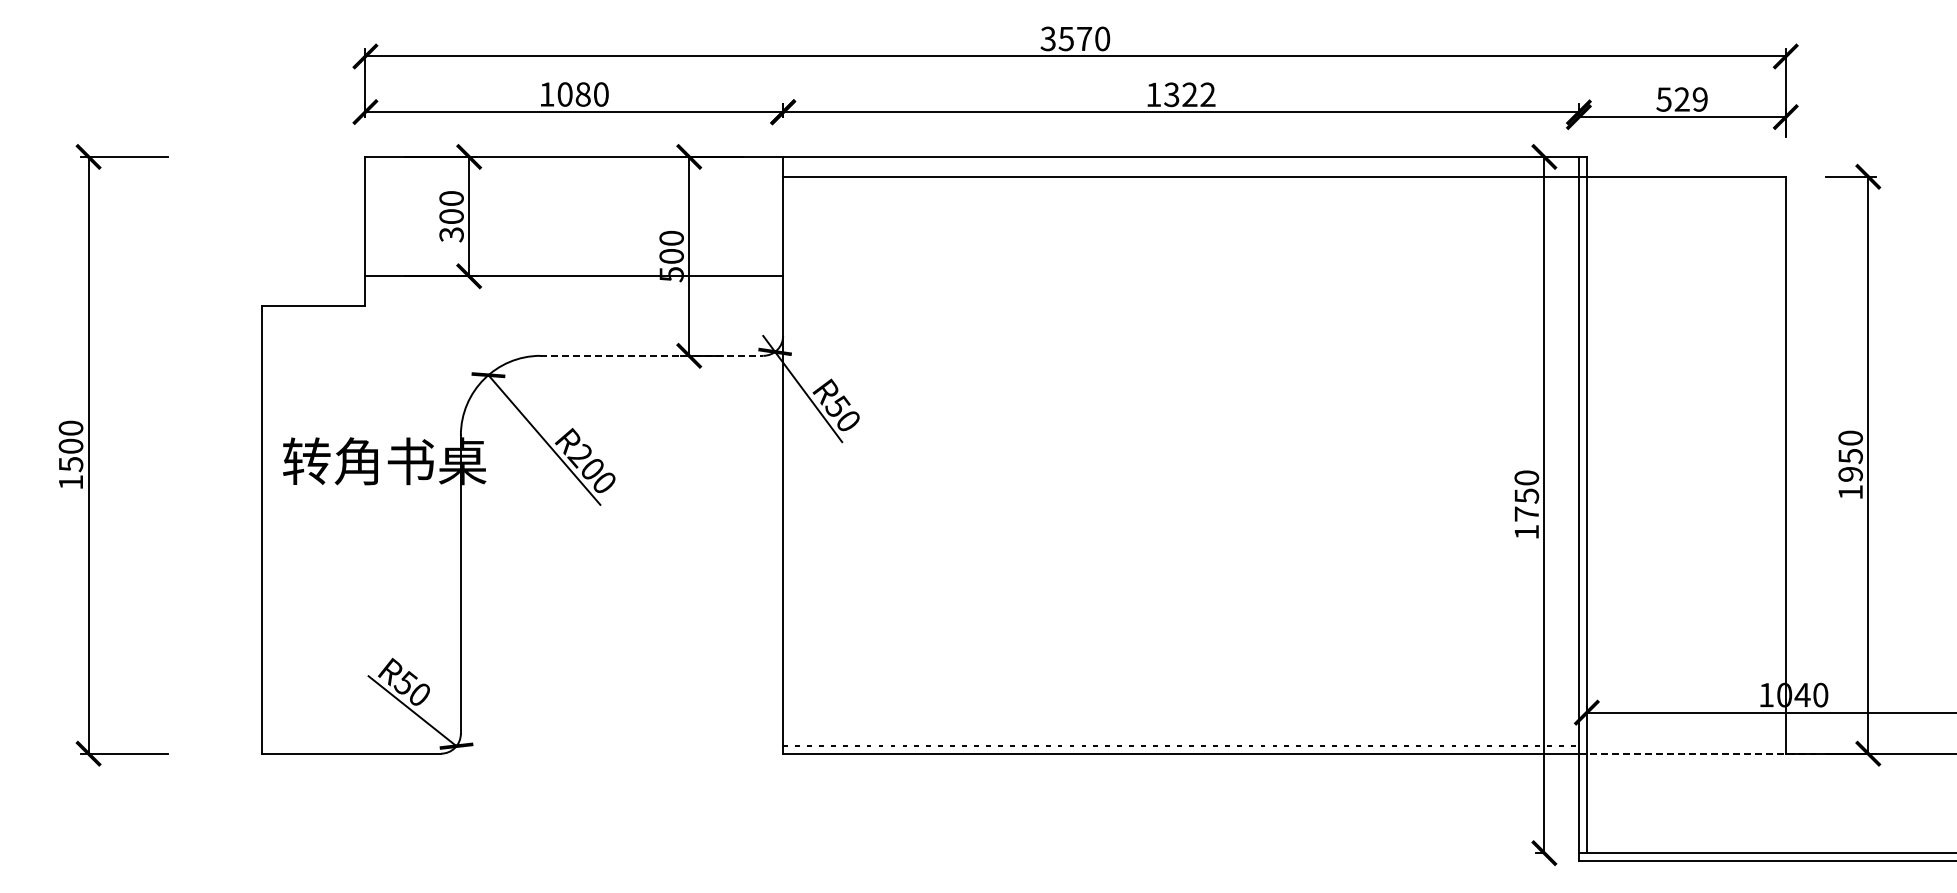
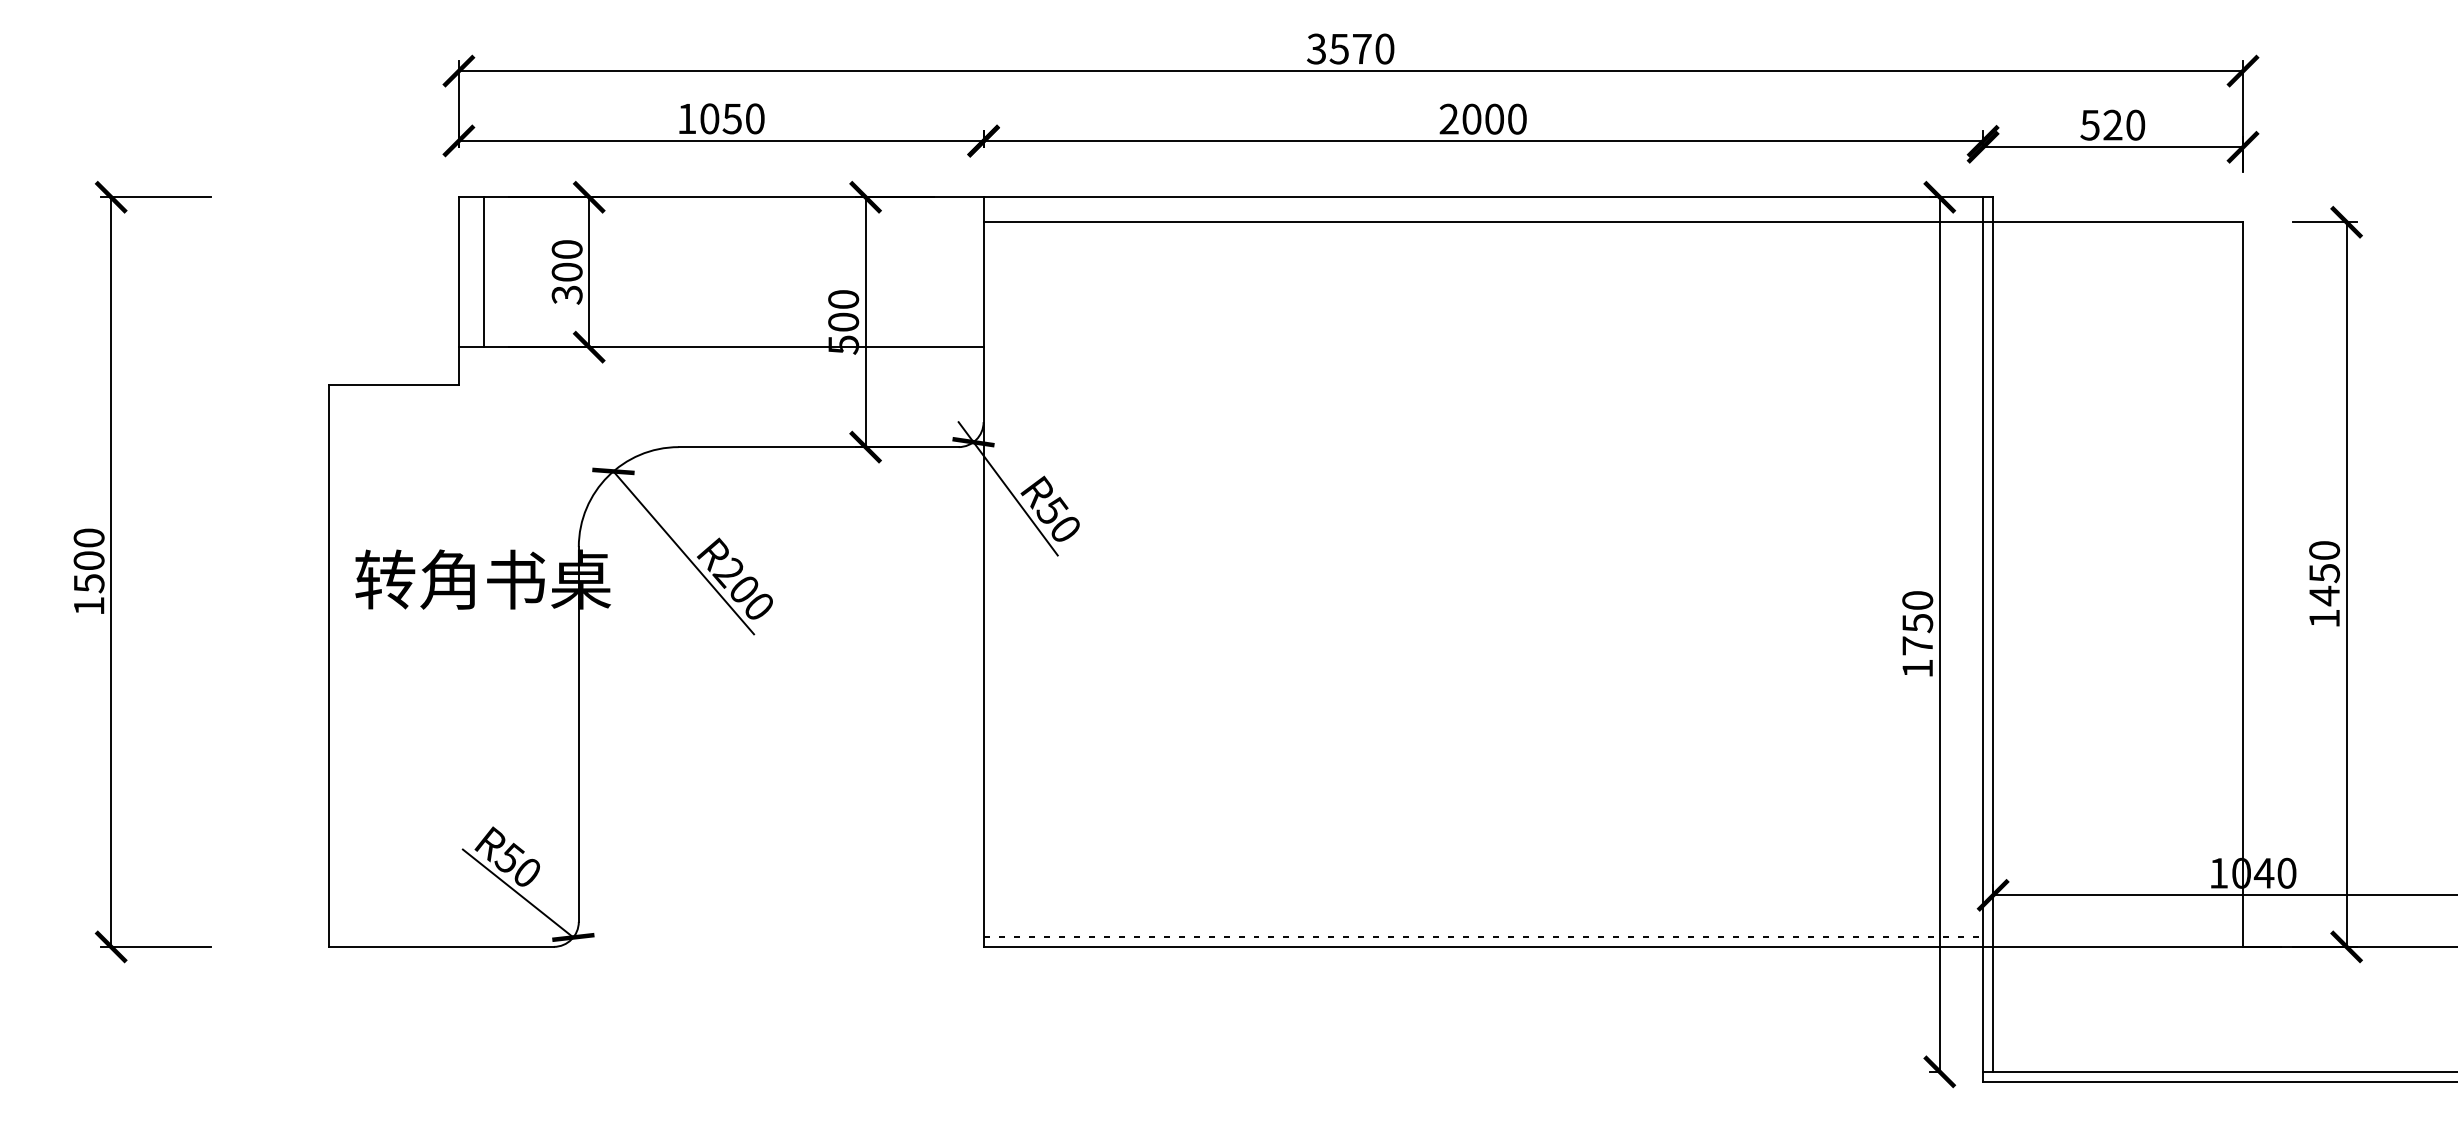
text: (582, 94) -> (731, 118), 1080 -> 1050
text: (1180, 94) -> (1482, 118), 1322 -> 2000
text: (1699, 99) -> (2134, 125), 529 -> 520
line: (385, 216) -> (484, 272), added
line: (652, 355) -> (819, 446), dashed -> solid
text: (1850, 474) -> (2324, 596), 1950 -> 1450
line: (1697, 753) -> (2132, 946), dashed -> solid

